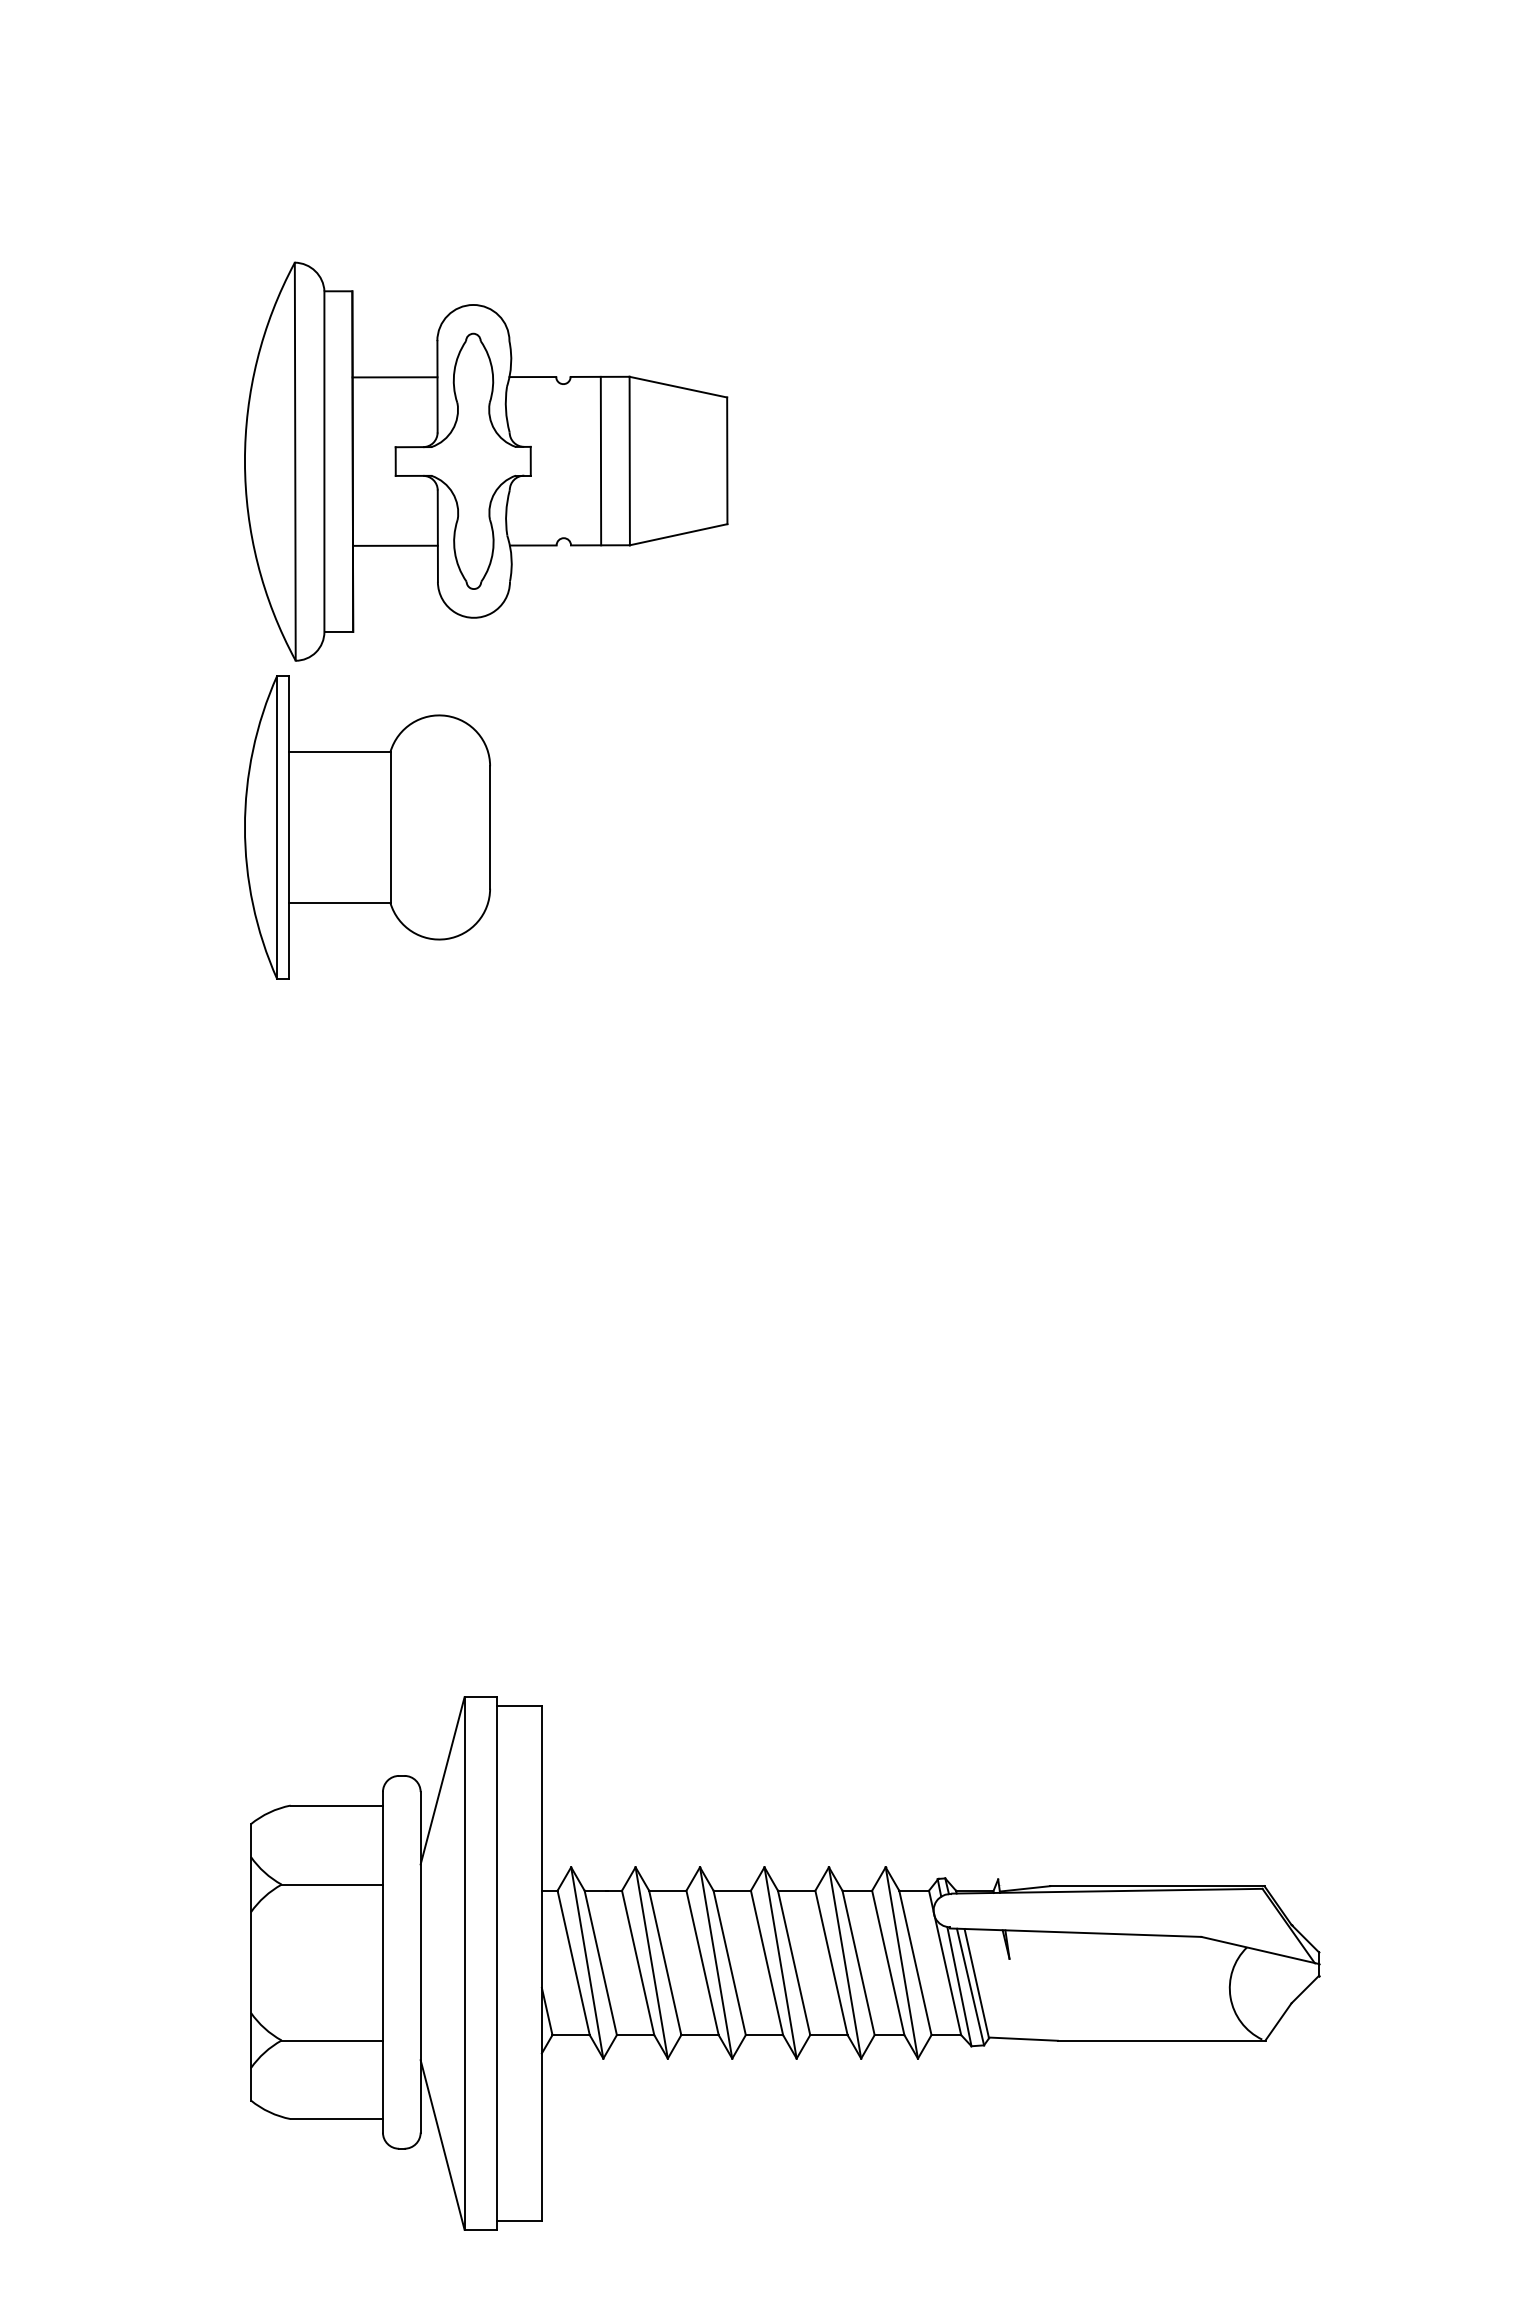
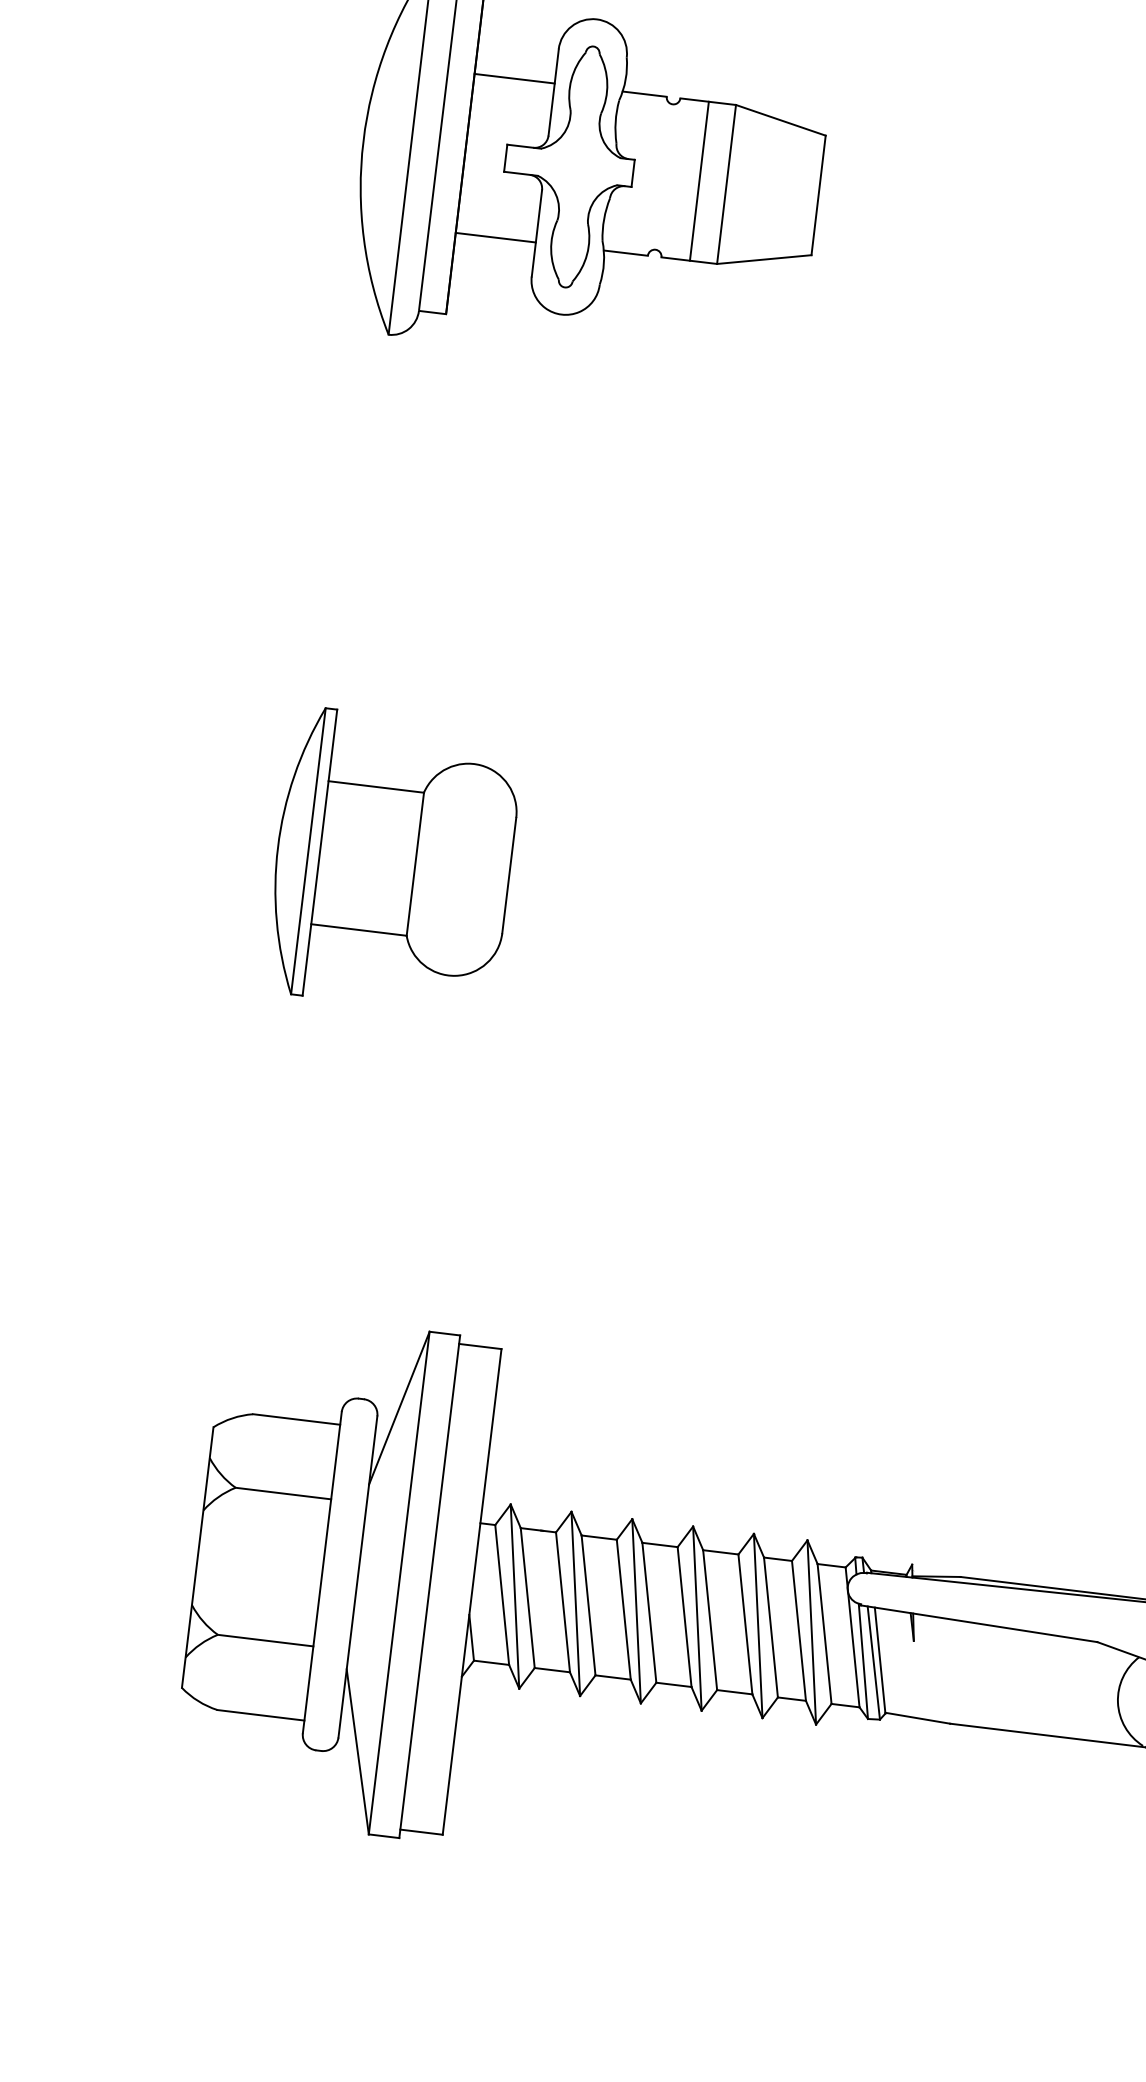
part: (367, 827) -> (393, 861), moved

